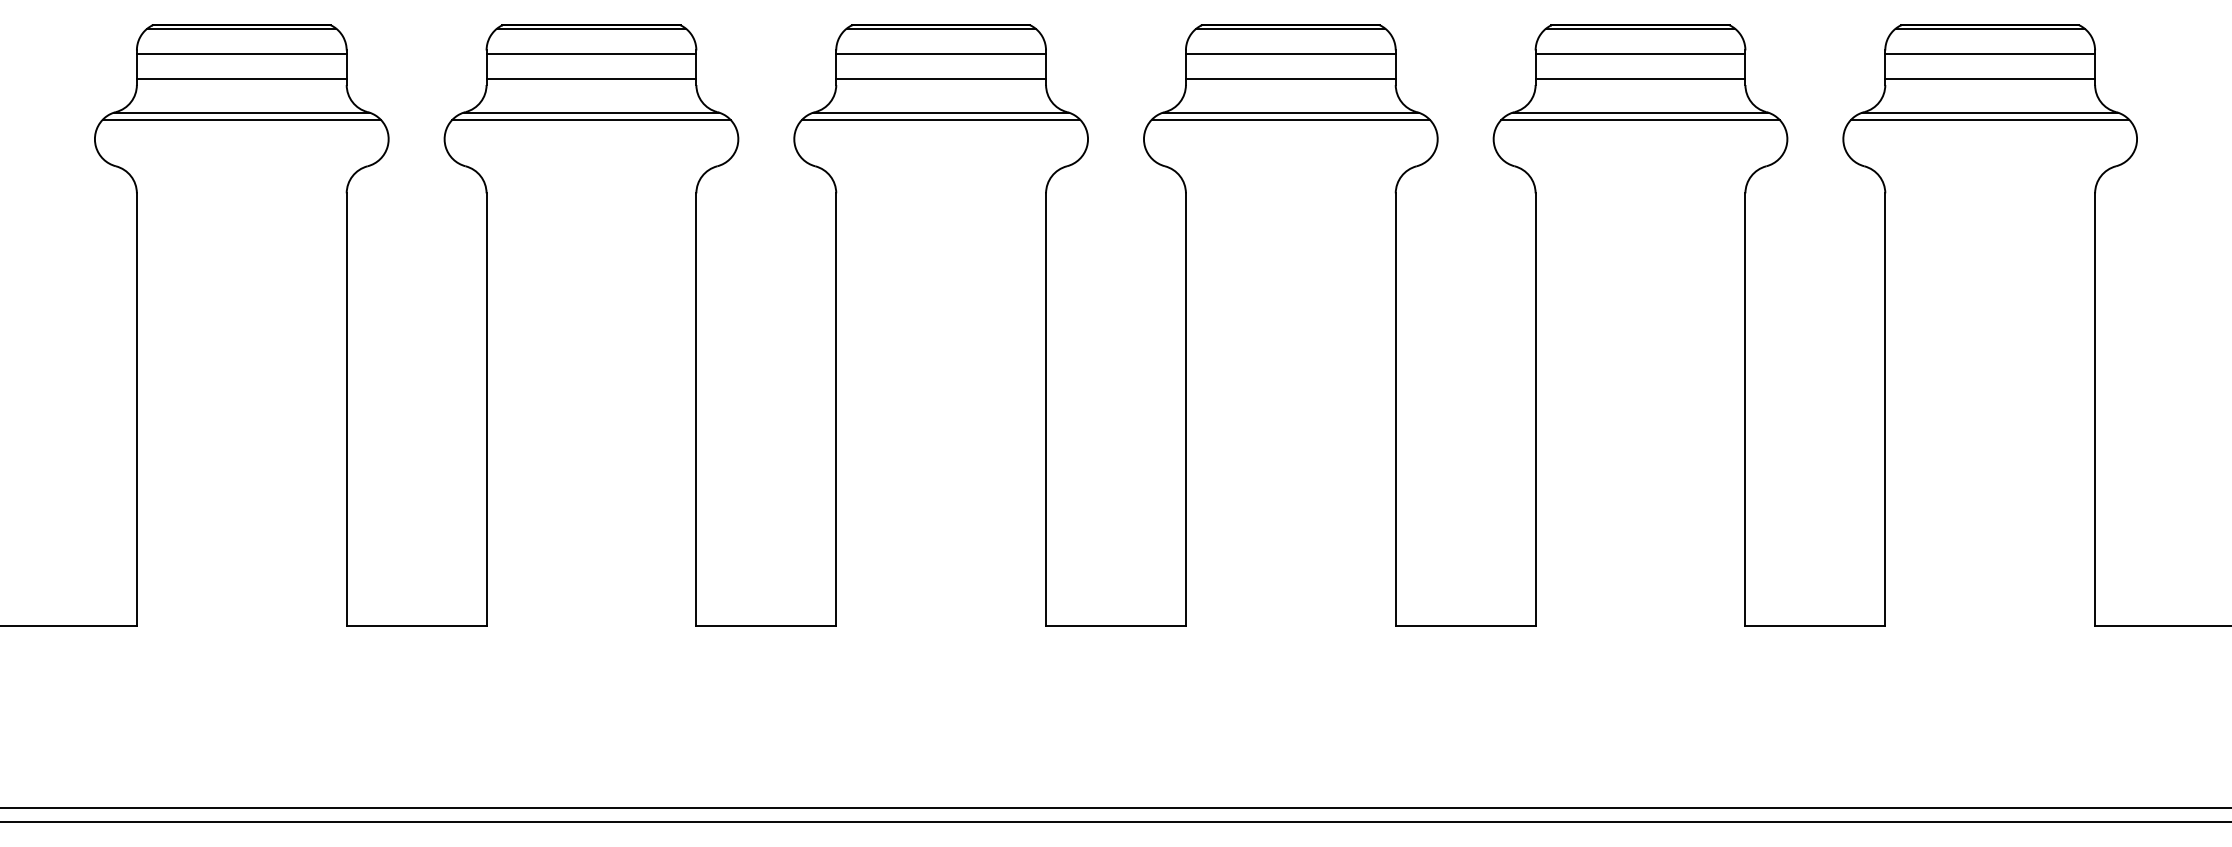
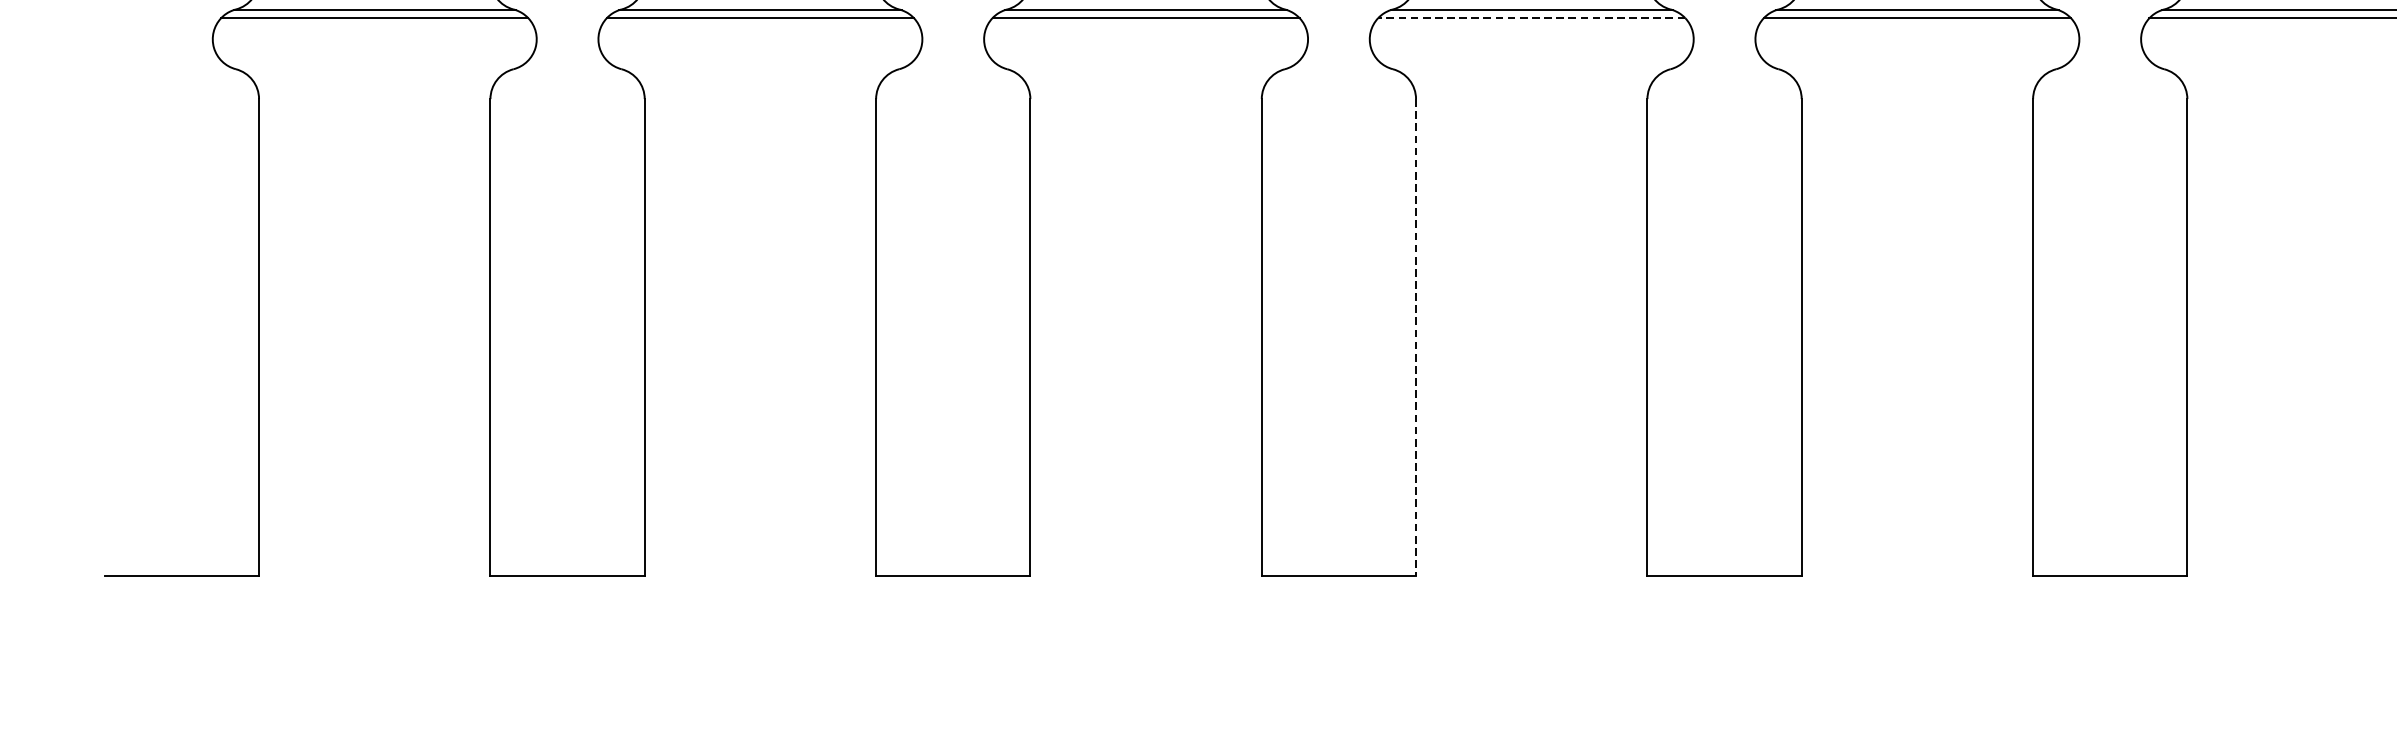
line: (1290, 120) -> (1531, 18), solid -> dashed
line: (1185, 410) -> (1415, 338), solid -> dashed

